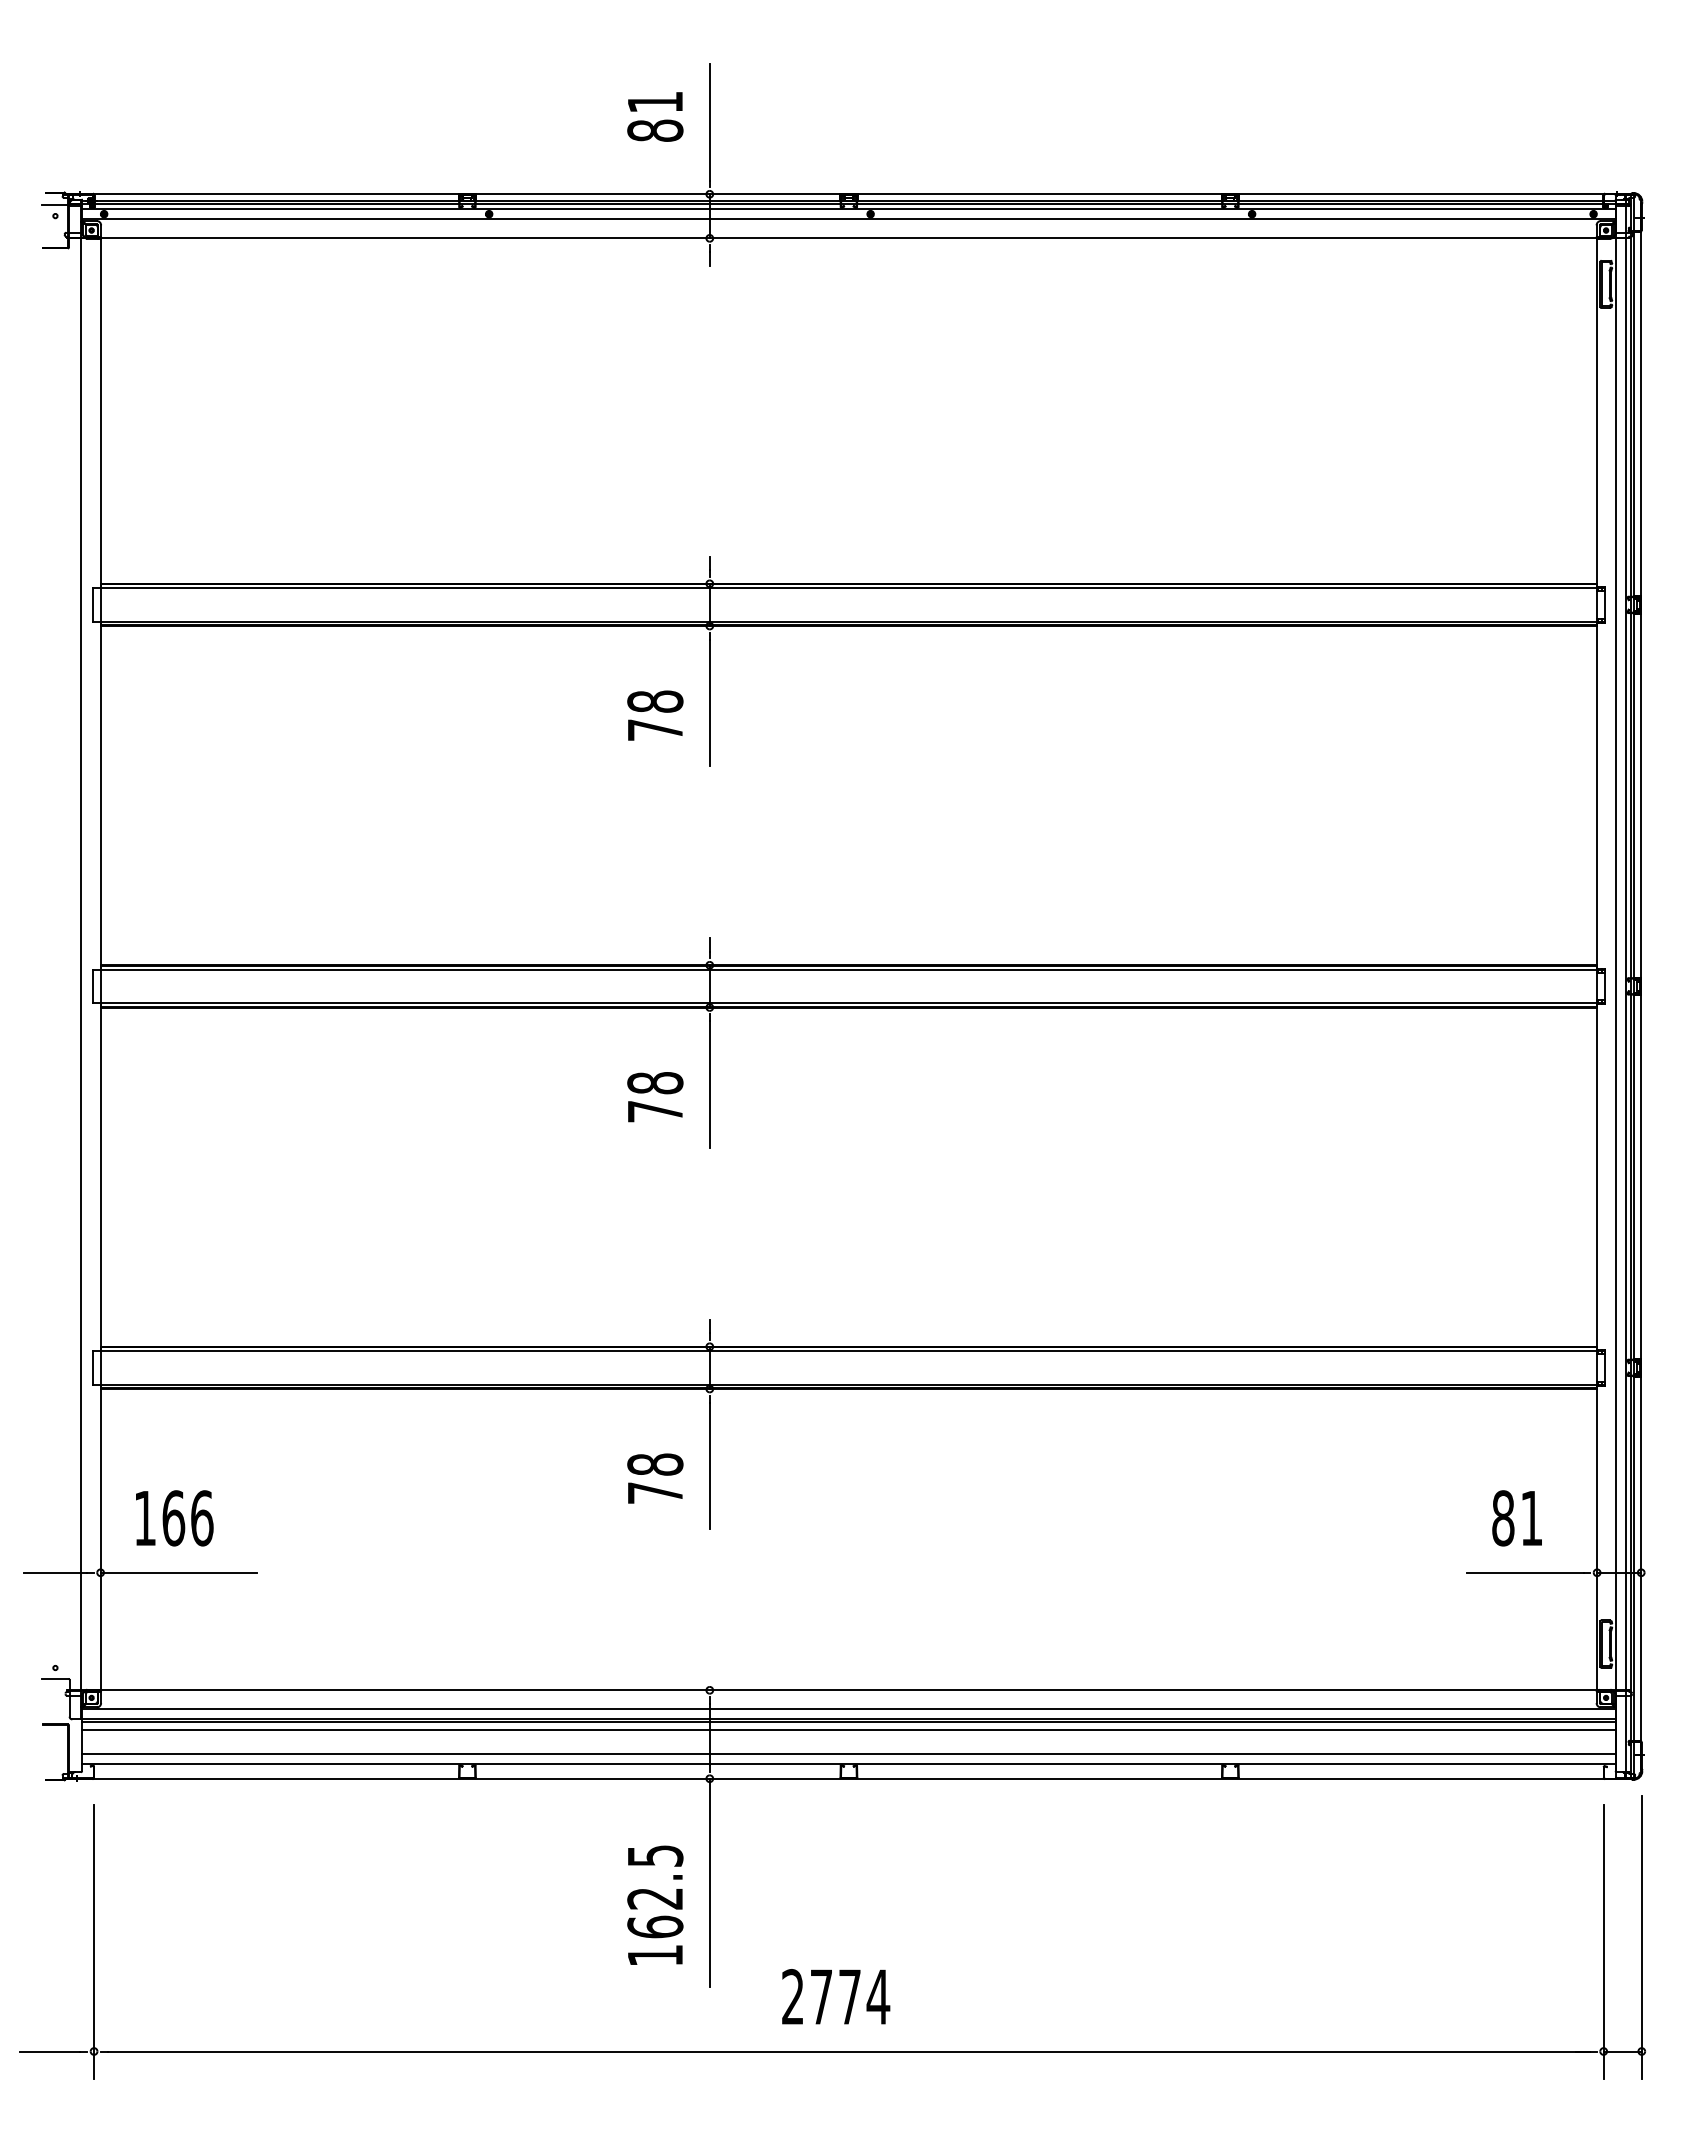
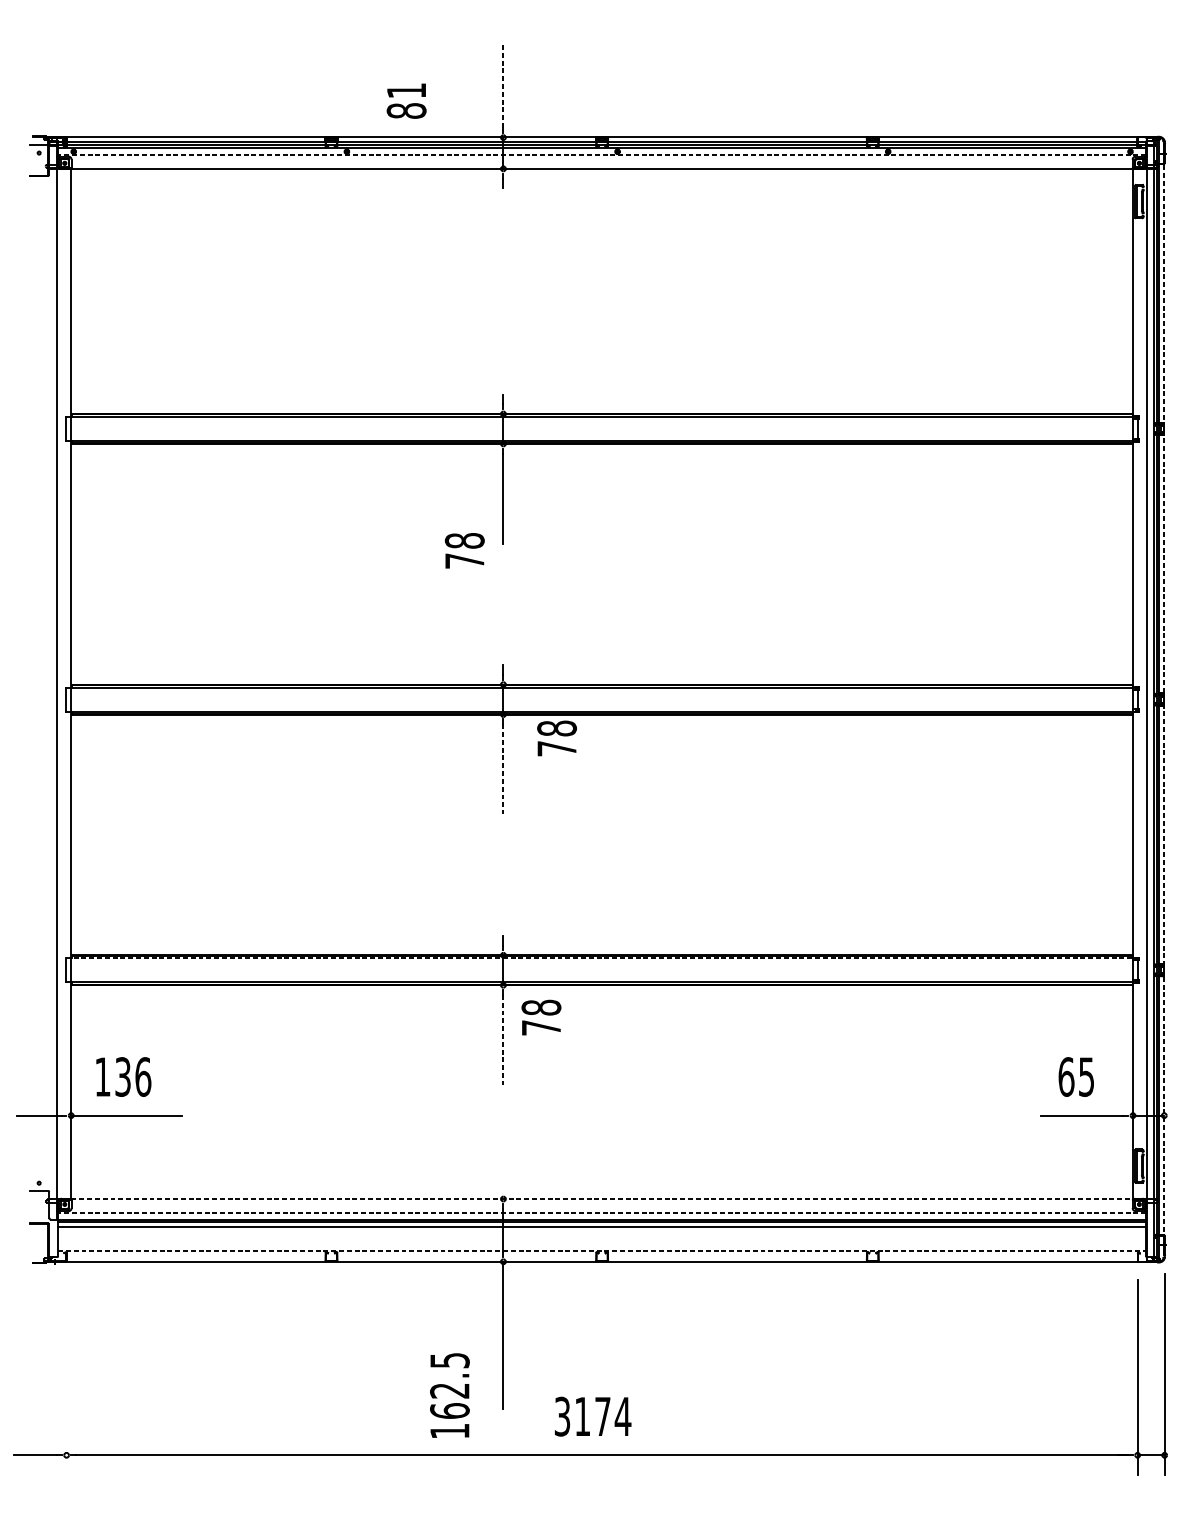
text: (655, 116) -> (406, 100), moved
line: (709, 121) -> (503, 85), solid -> dashed
line: (848, 219) -> (601, 155), solid -> dashed
text: (655, 715) -> (464, 550), moved
line: (1641, 986) -> (1164, 699), solid -> dashed
line: (709, 1085) -> (503, 769), solid -> dashed
text: (655, 1097) -> (557, 738), moved
line: (848, 1351) -> (601, 958), solid -> dashed
line: (709, 1466) -> (503, 1040), solid -> dashed
text: (655, 1478) -> (541, 1017), moved
text: (173, 1518) -> (122, 1077), 166 -> 136
text: (1517, 1518) -> (1076, 1077), 81 -> 65
line: (849, 1690) -> (602, 1199), solid -> dashed
line: (848, 1709) -> (601, 1212), solid -> dashed
line: (848, 1753) -> (601, 1243), removed
line: (848, 1764) -> (601, 1251), solid -> dashed
text: (655, 1904) -> (450, 1395), moved
line: (94, 1941) -> (66, 1377), removed
text: (806, 1997) -> (572, 1416), 2774 -> 3174

